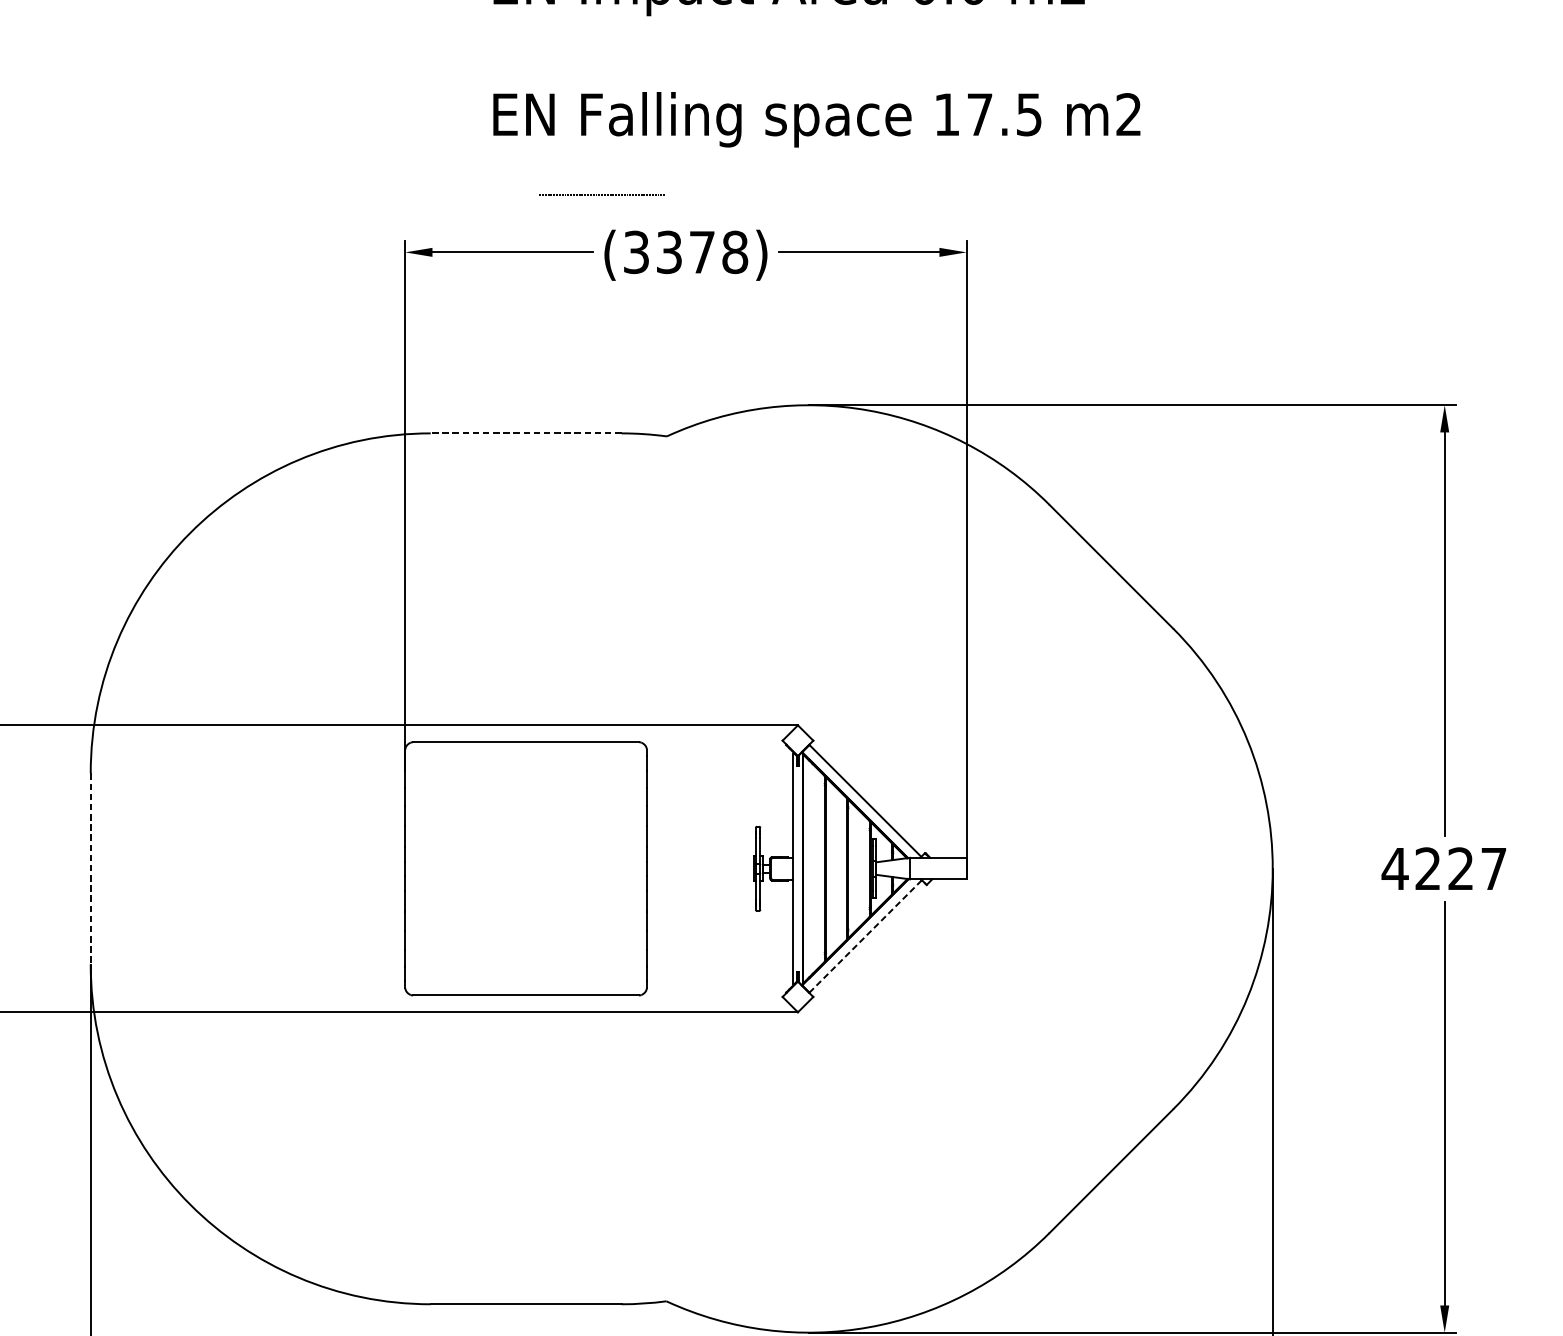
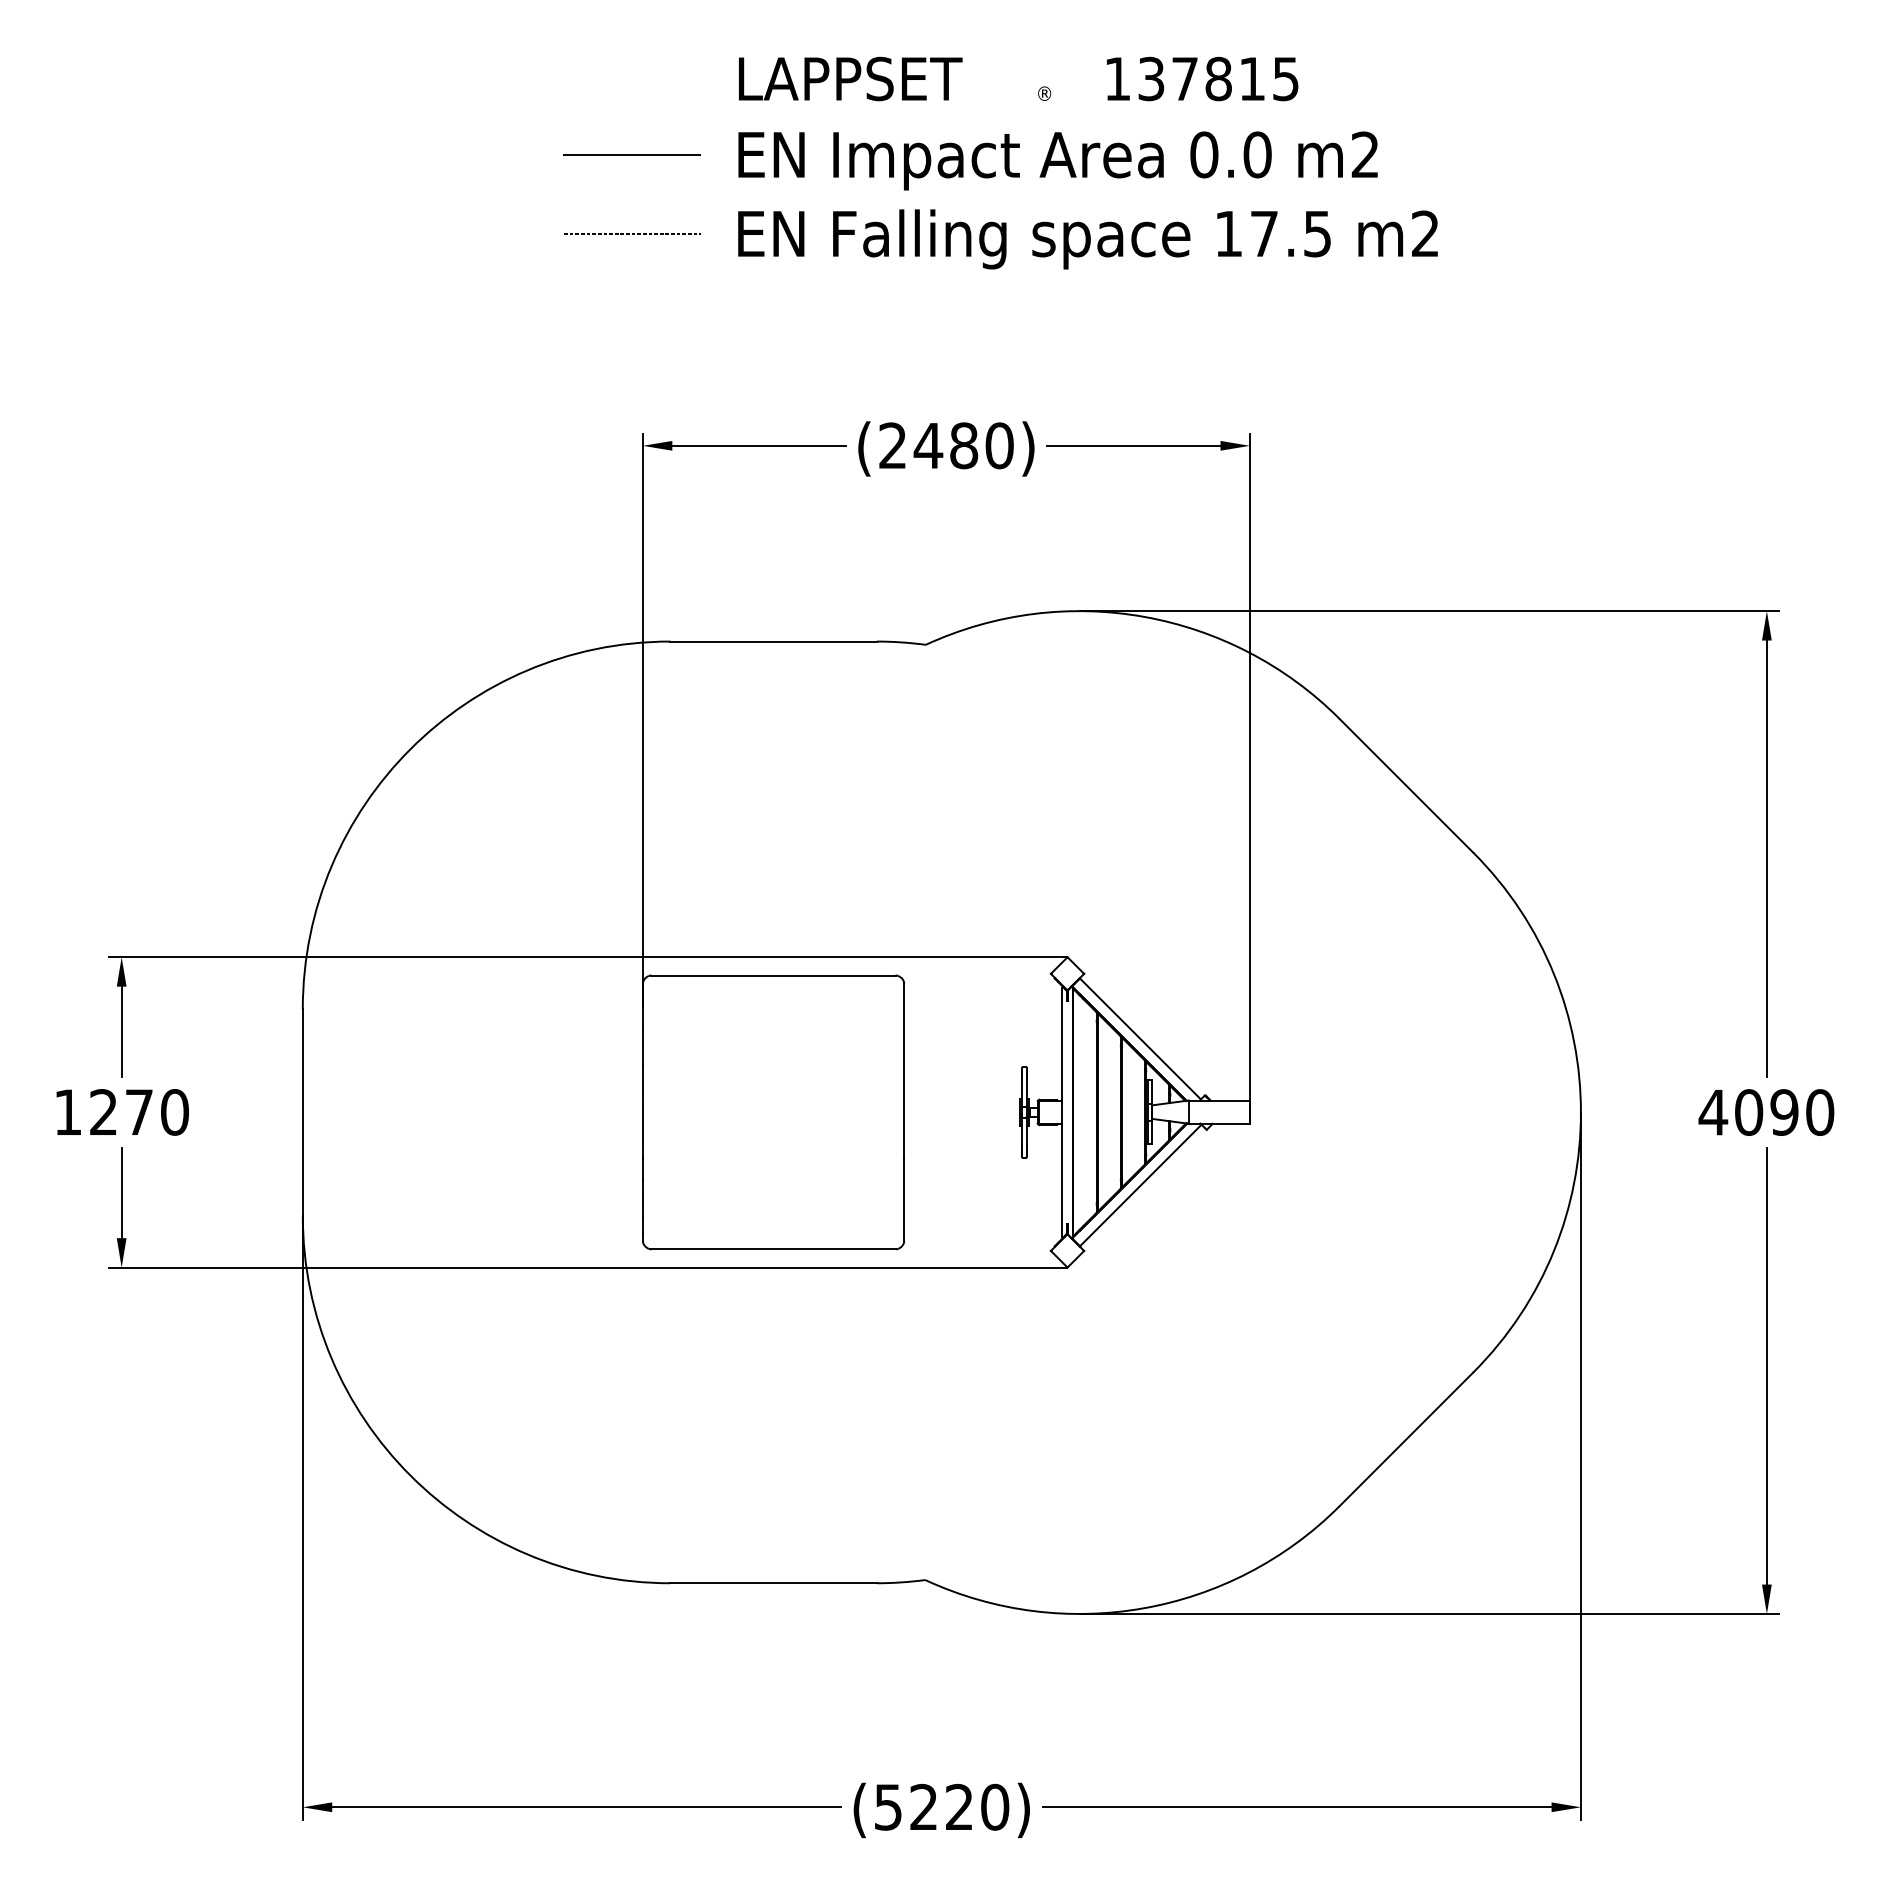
text: (816, 119) -> (1087, 239), moved
line: (602, 193) -> (632, 233), moved
text: (686, 252) -> (946, 445), (3378) -> (2480)
line: (526, 433) -> (773, 641), dashed -> solid
line: (90, 868) -> (302, 1112), dashed -> solid
text: (1461, 868) -> (1784, 1112), 4227 -> 4090
line: (865, 936) -> (1140, 1185), dashed -> solid

